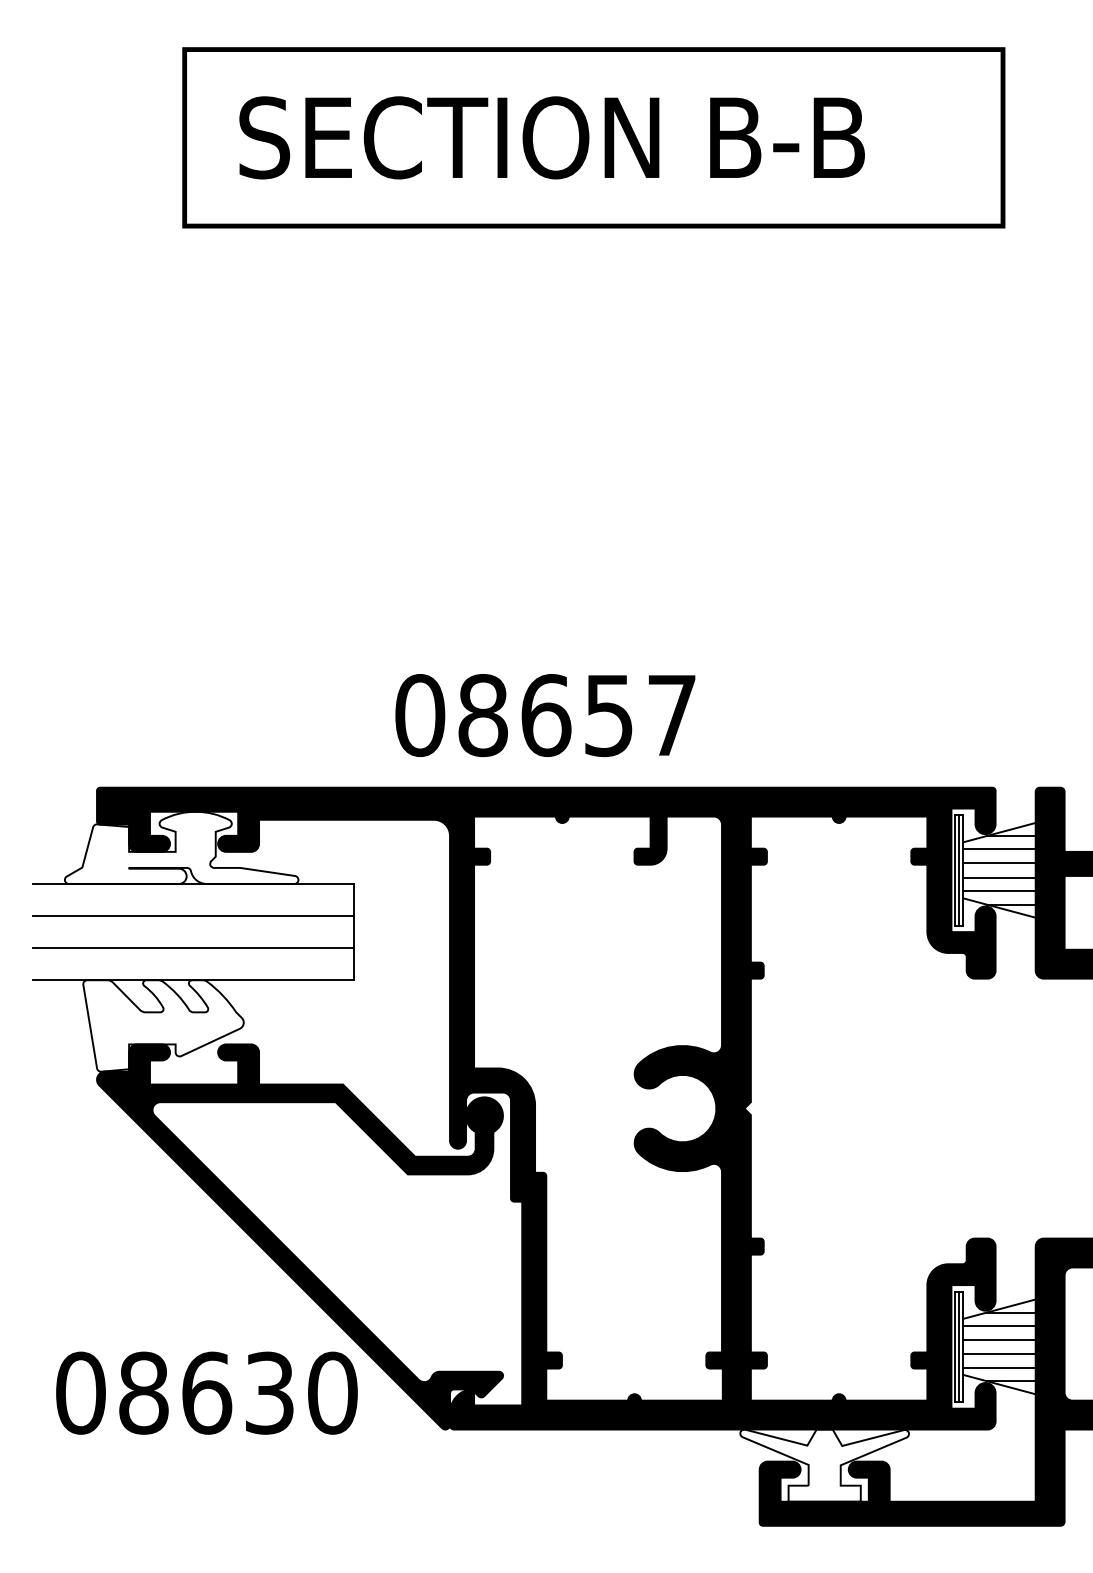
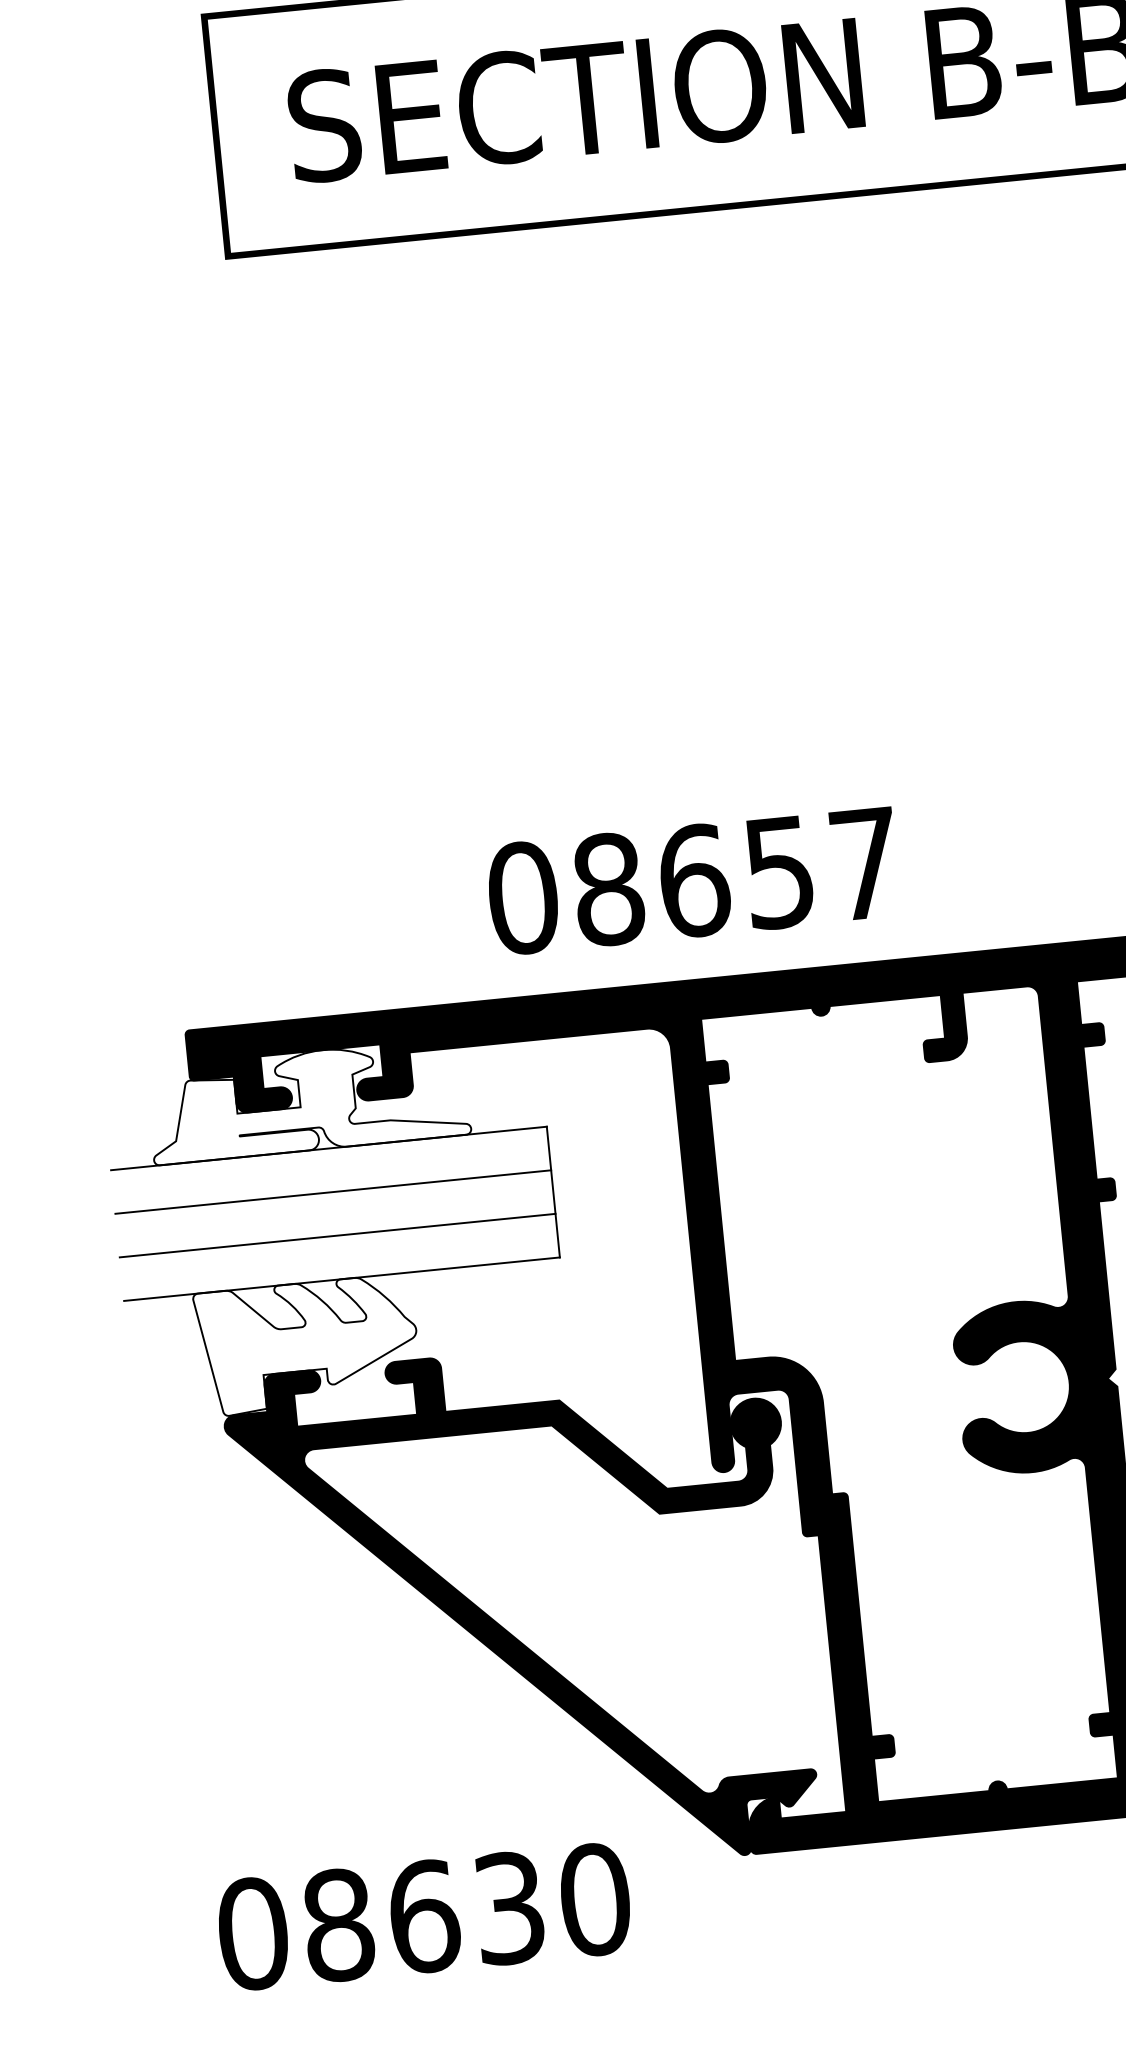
text: (545, 715) -> (693, 881), moved
text: (206, 1392) -> (423, 1915), moved

